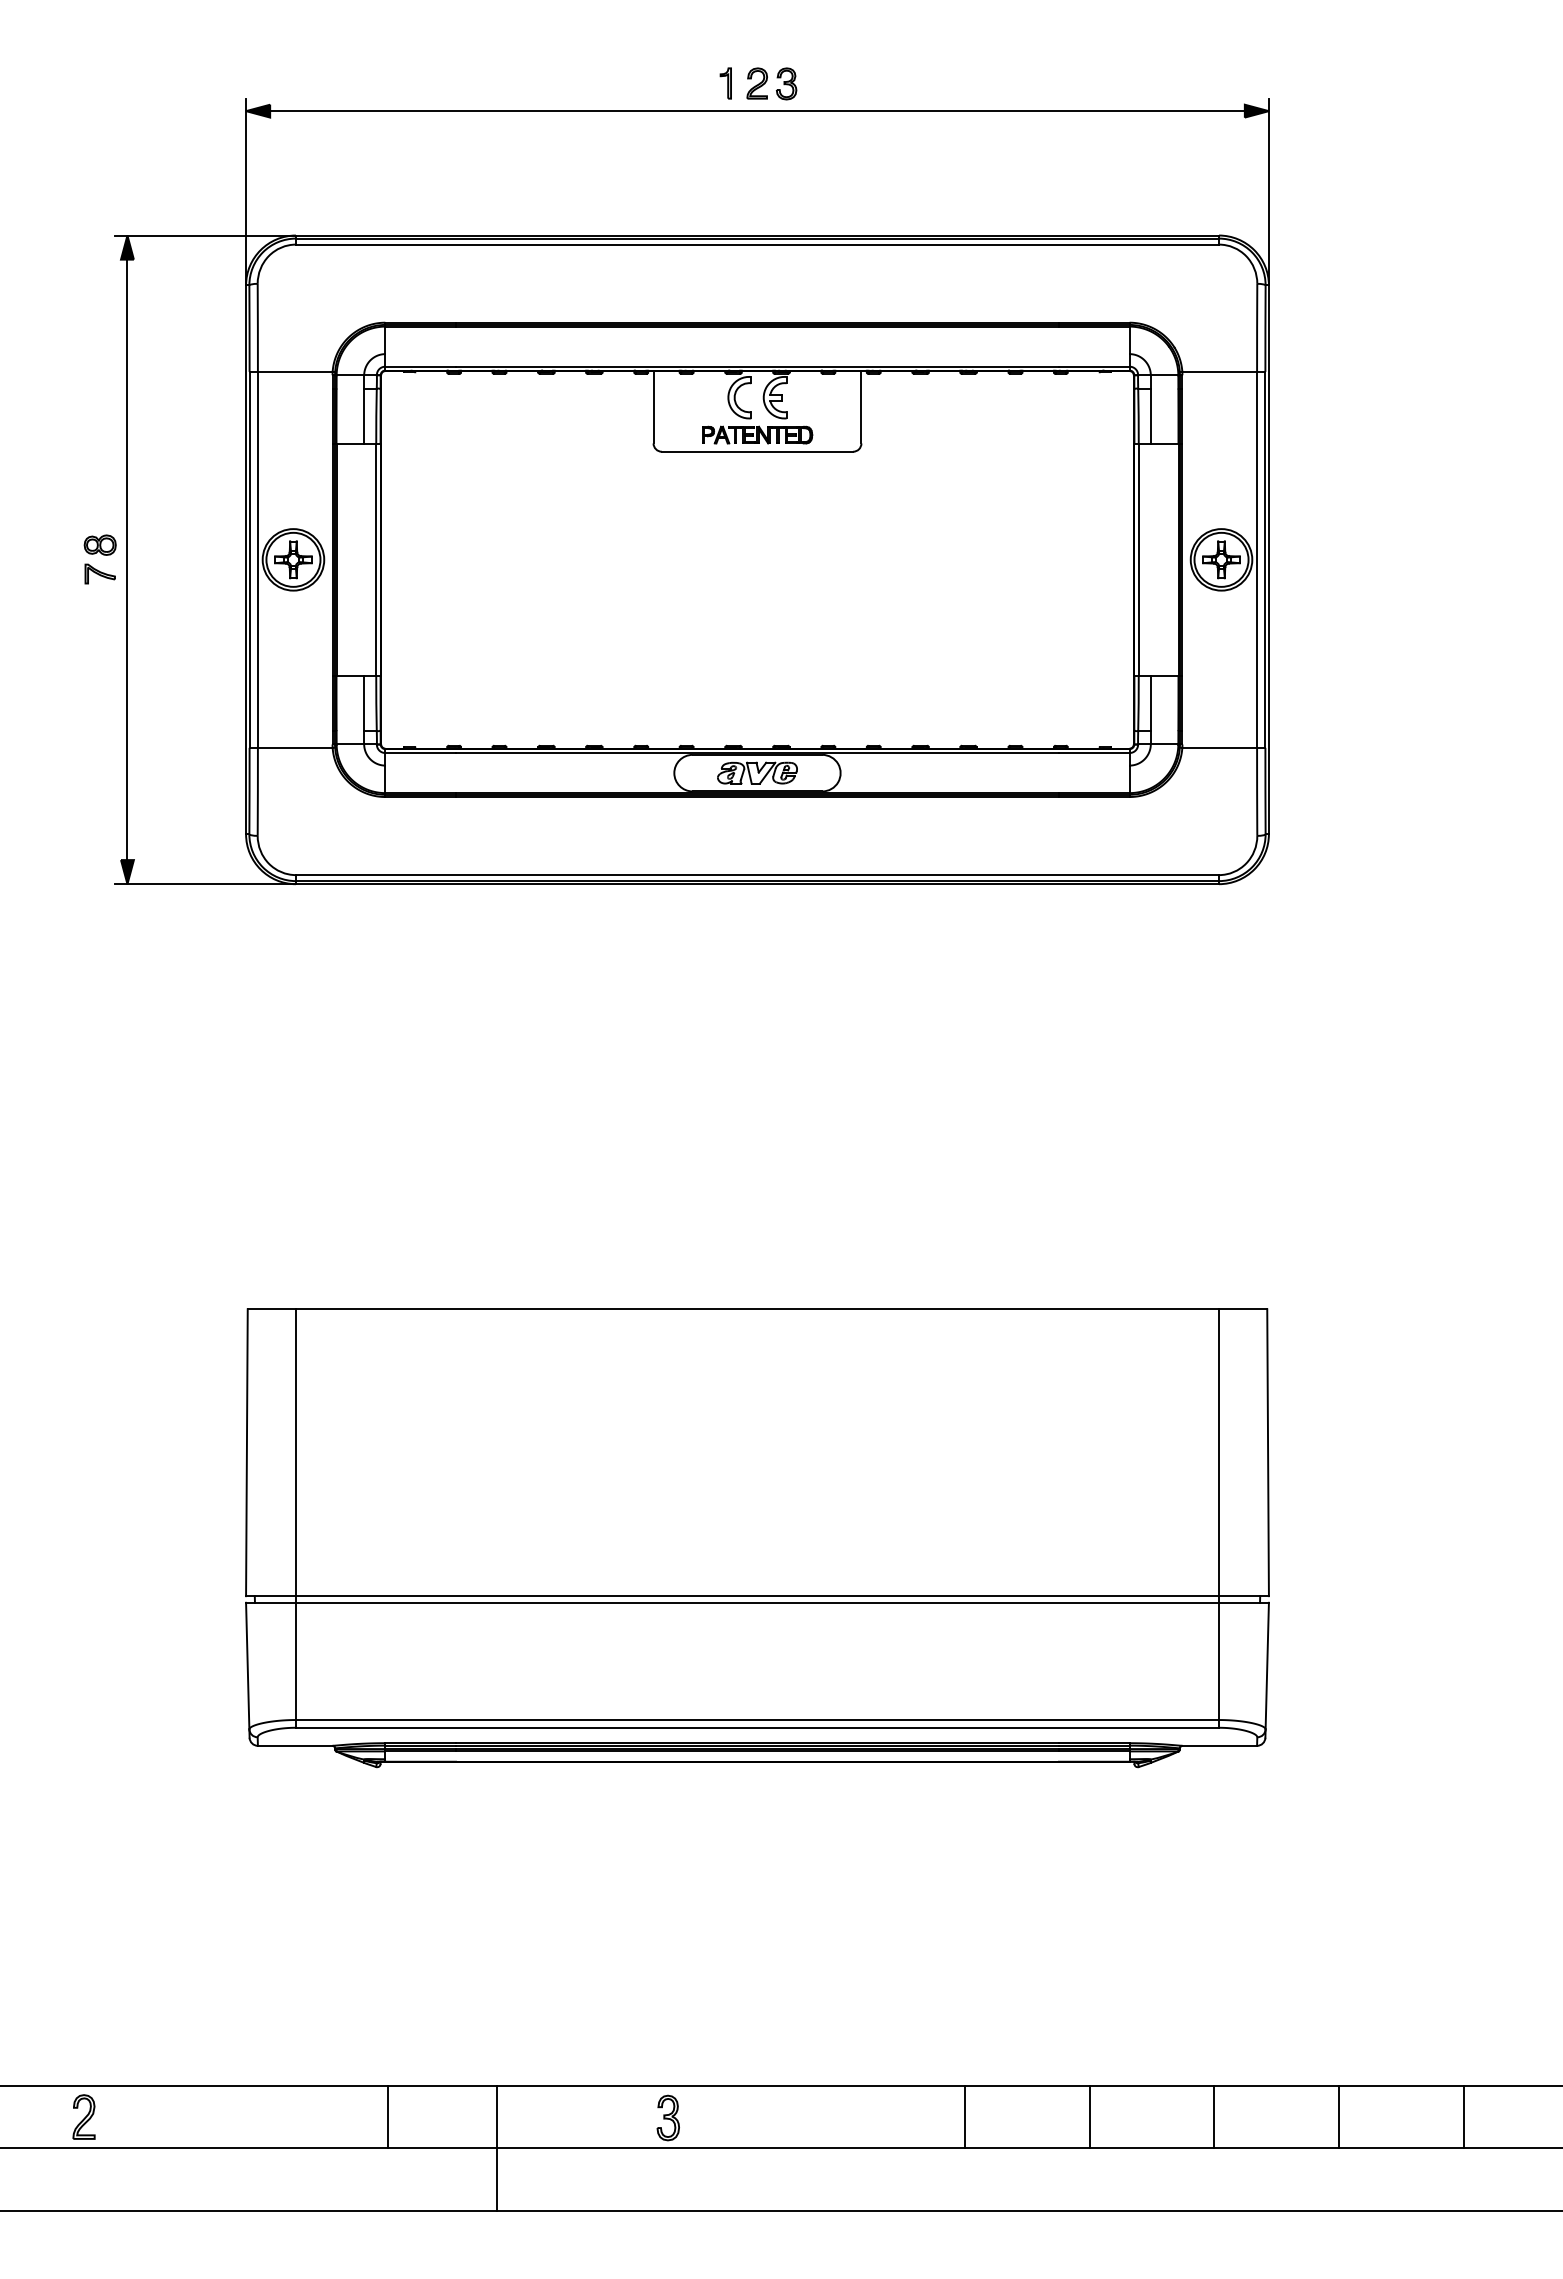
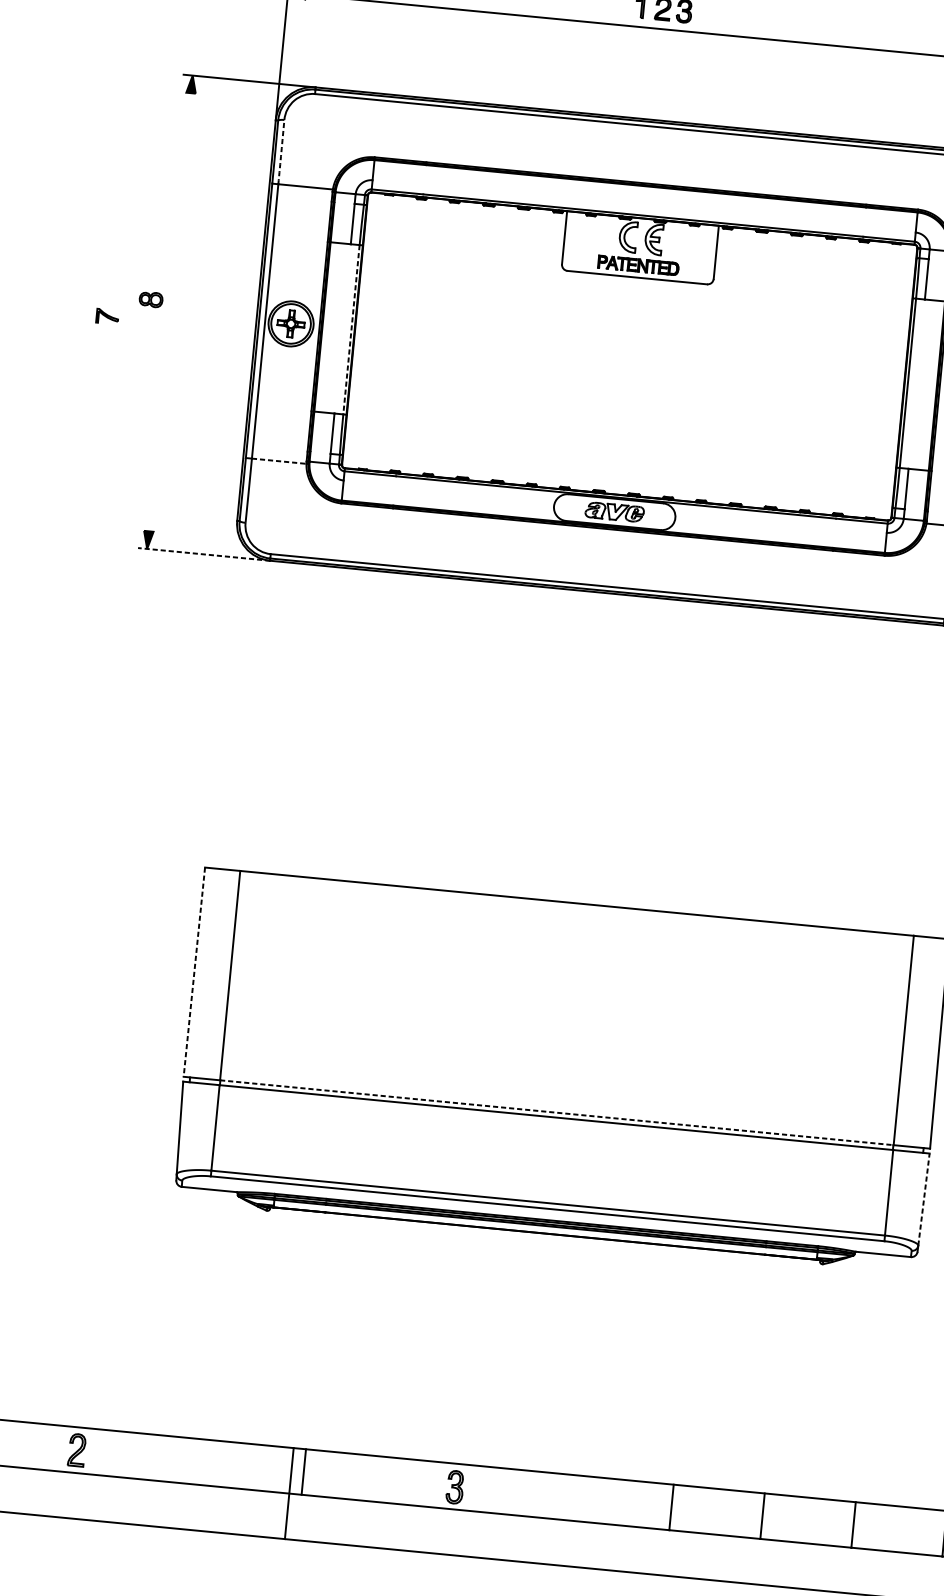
arc: (257, 327) -> (281, 151), solid -> dashed
line: (127, 559) -> (170, 312), removed
line: (376, 560) -> (351, 330), solid -> dashed
part: (99, 573) -> (106, 316), moved
line: (295, 747) -> (279, 460), solid -> dashed
line: (204, 884) -> (203, 554), solid -> dashed
line: (246, 1453) -> (194, 972), solid -> dashed
line: (757, 1596) -> (556, 1112), solid -> dashed
line: (1267, 1665) -> (924, 1199), solid -> dashed
part: (83, 2116) -> (76, 1449), moved
line: (387, 2116) -> (303, 1471), moved
line: (496, 2147) -> (289, 1493), moved

